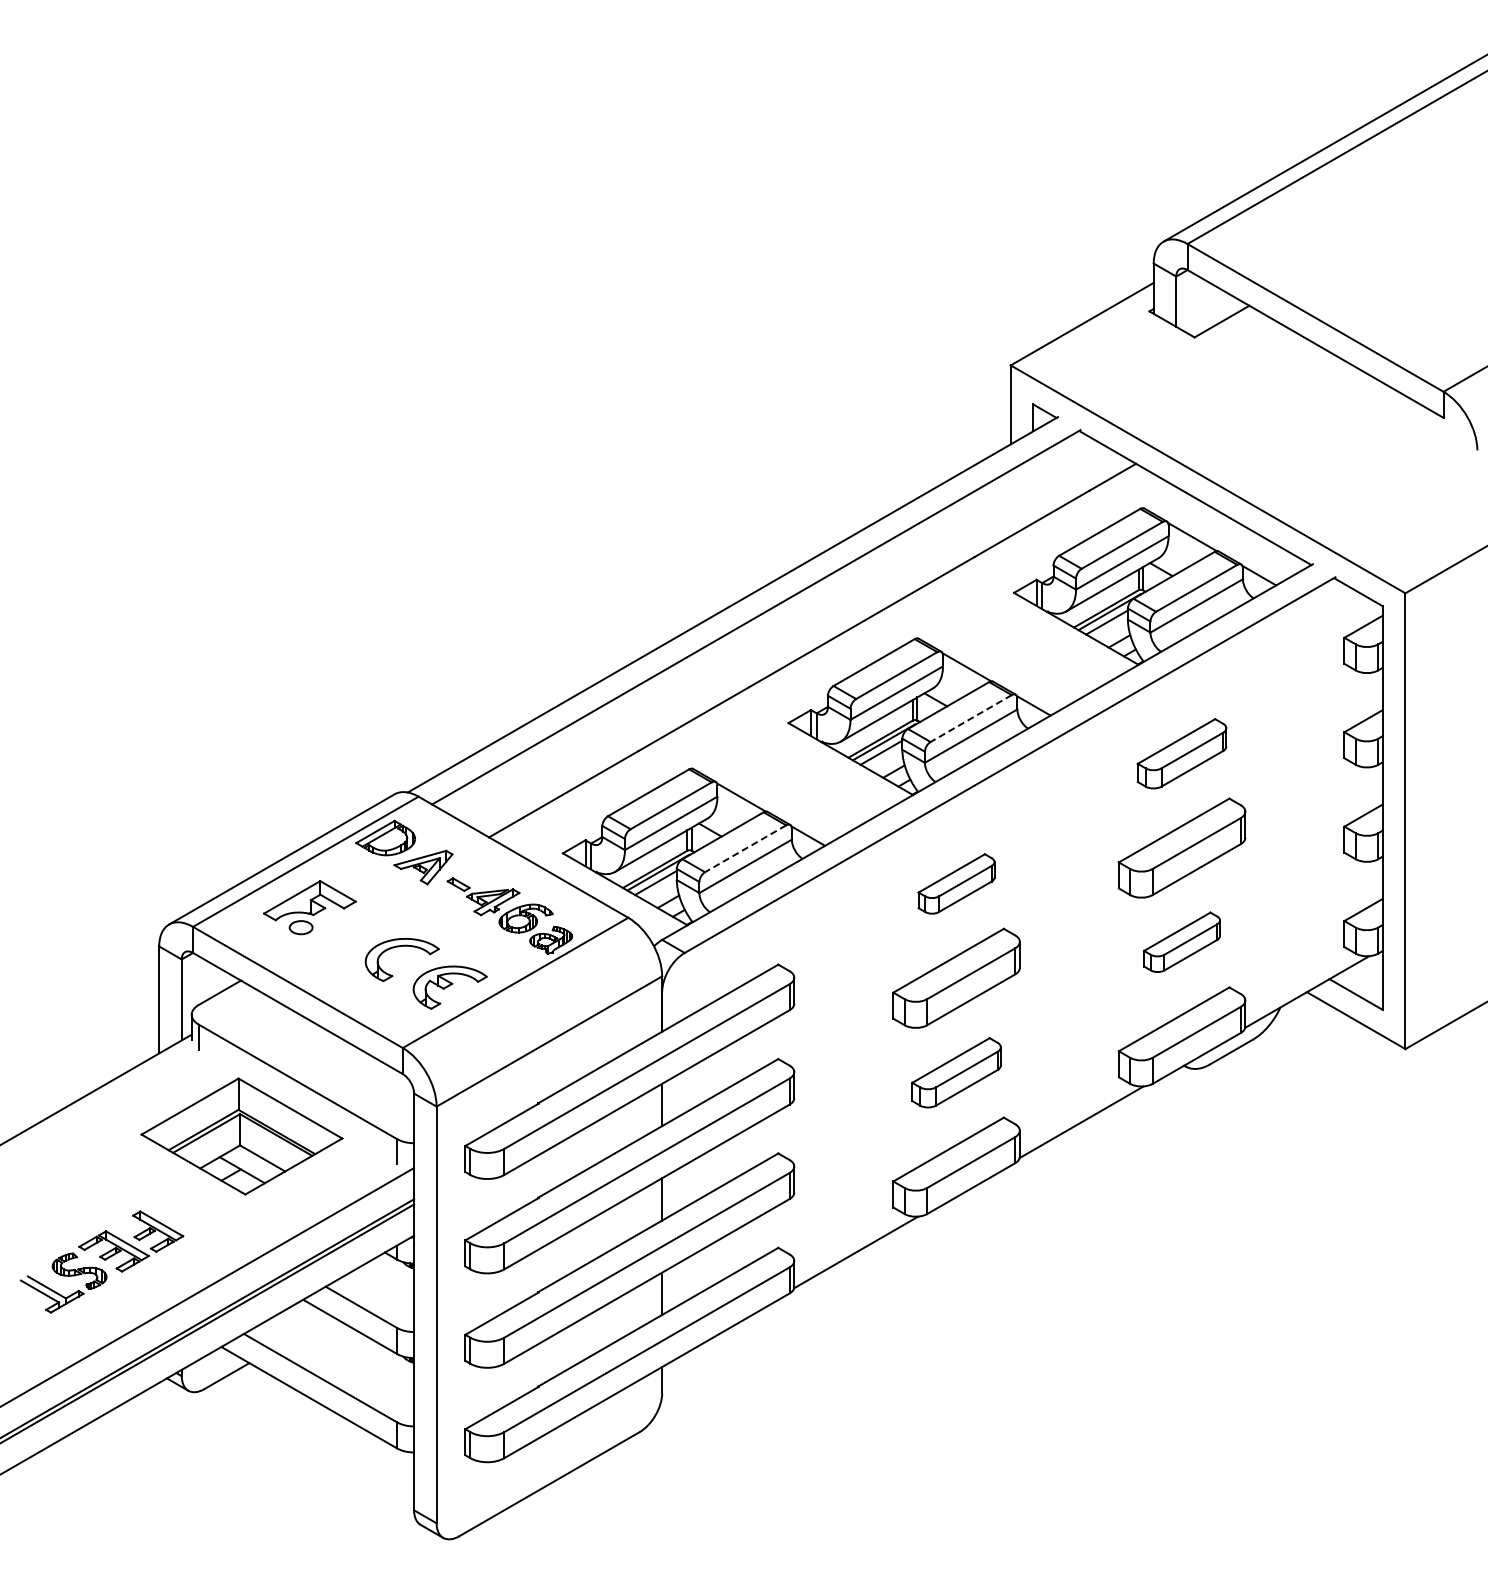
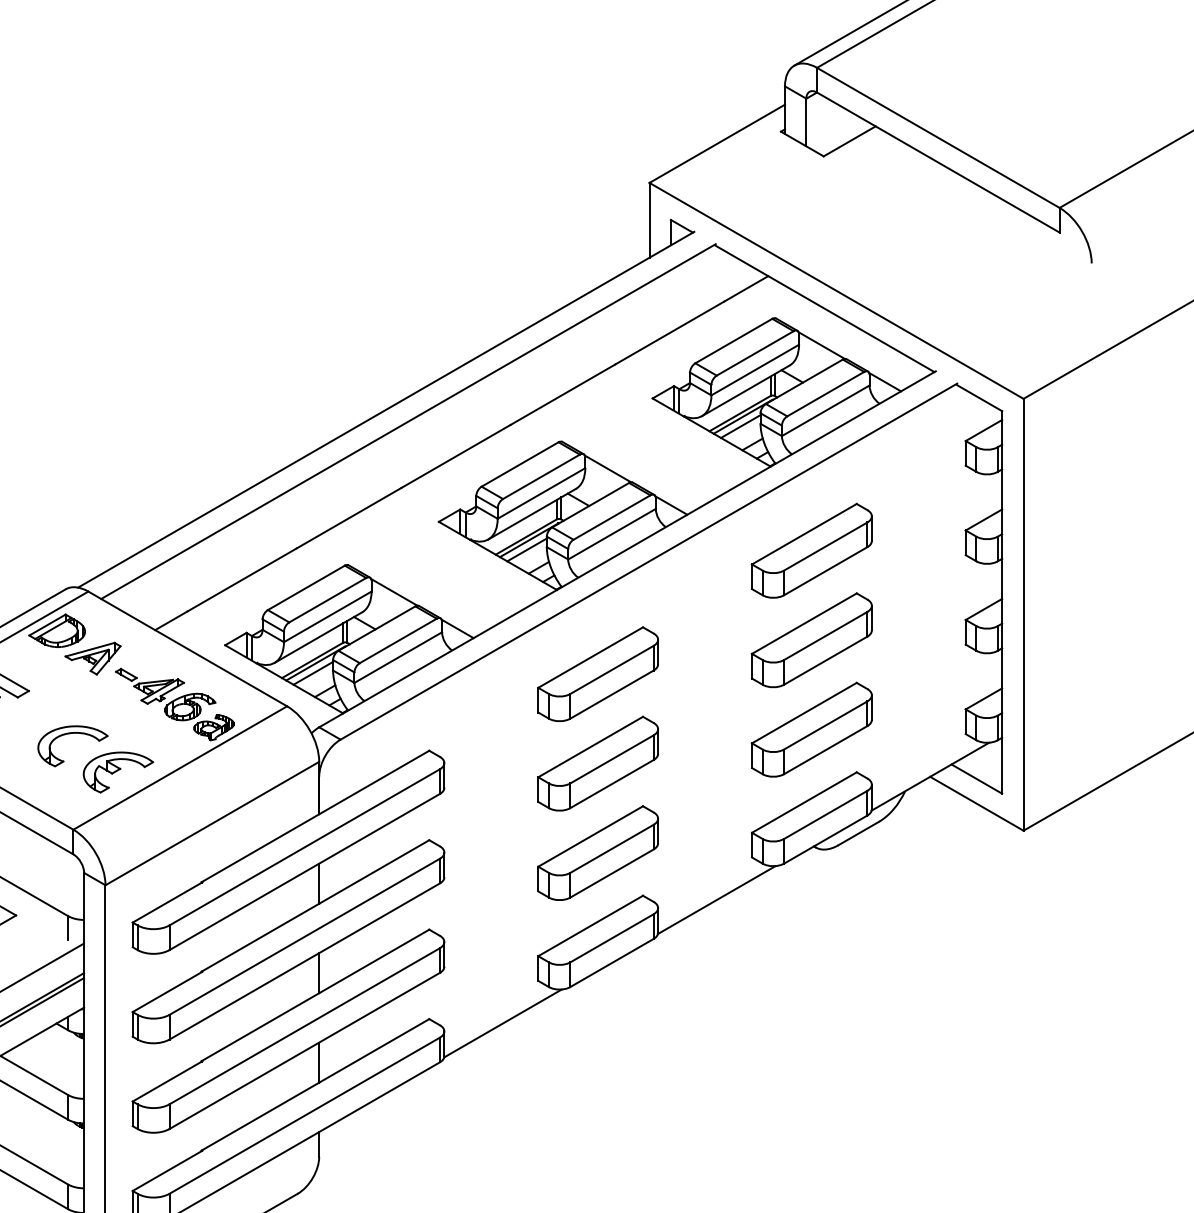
line: (971, 718) -> (612, 517), dashed -> solid
part: (1181, 753) -> (811, 550), size x1.43
line: (745, 848) -> (398, 640), dashed -> solid
part: (956, 883) -> (598, 673), size x1.67
part: (1181, 941) -> (811, 728), size x1.67
part: (956, 1072) -> (598, 852), size x1.43

